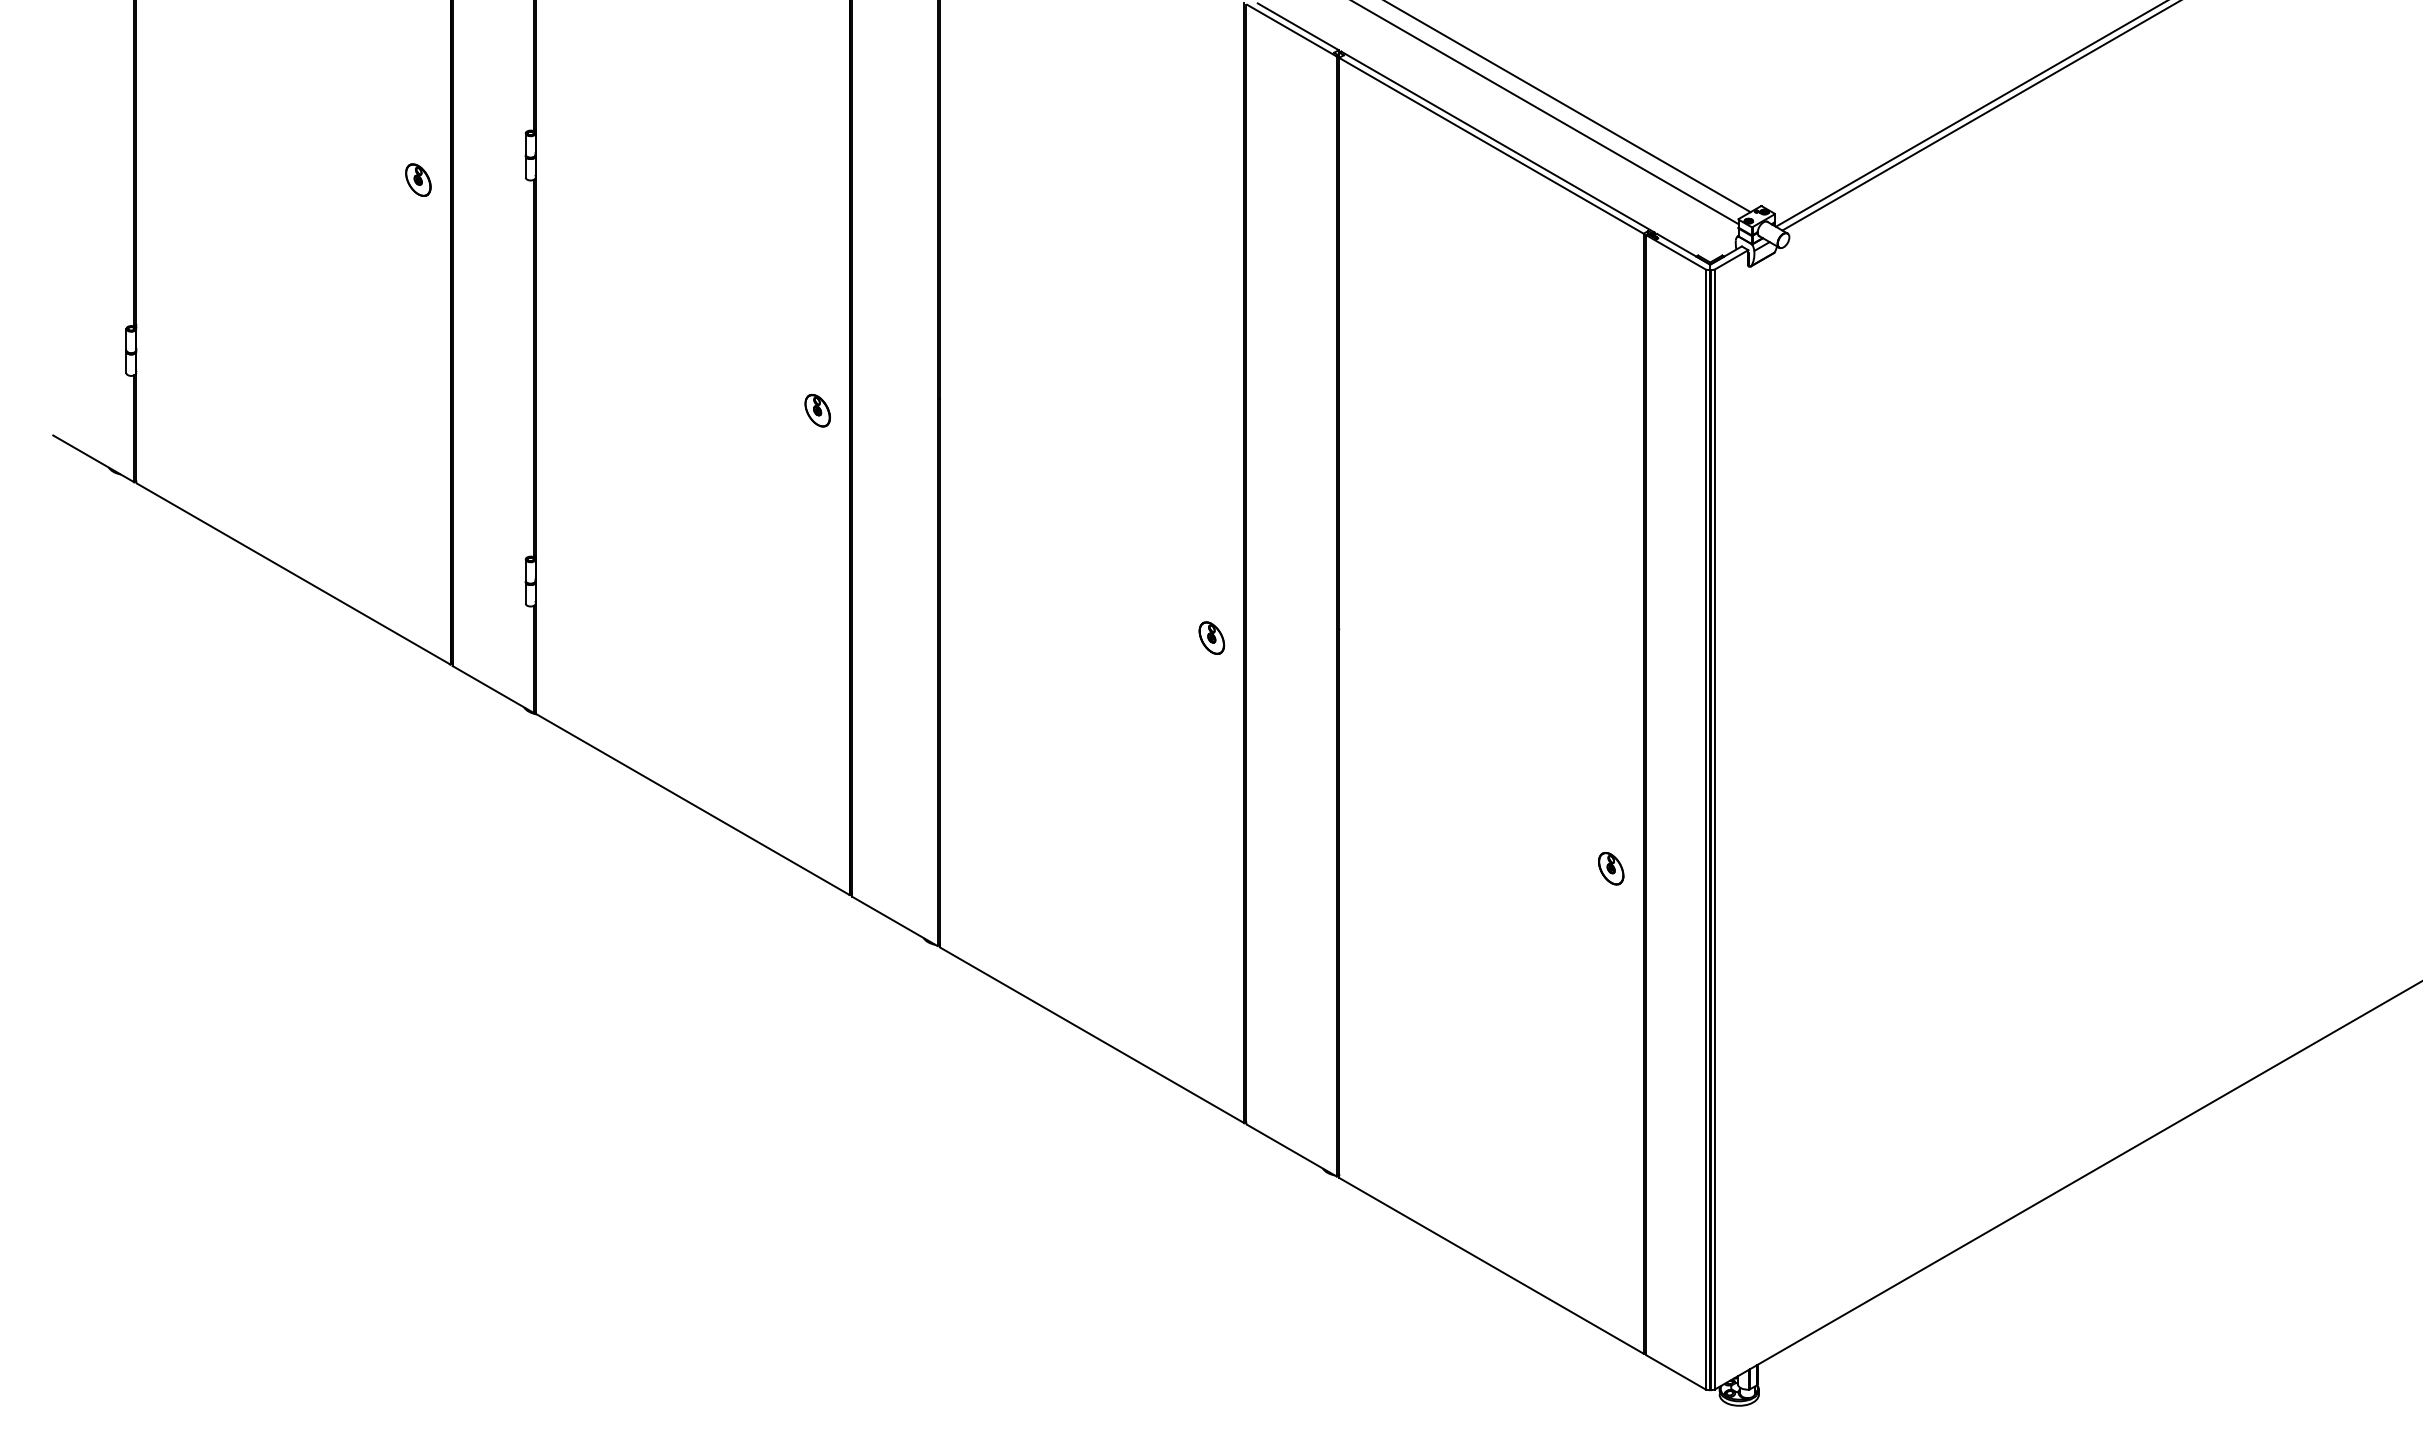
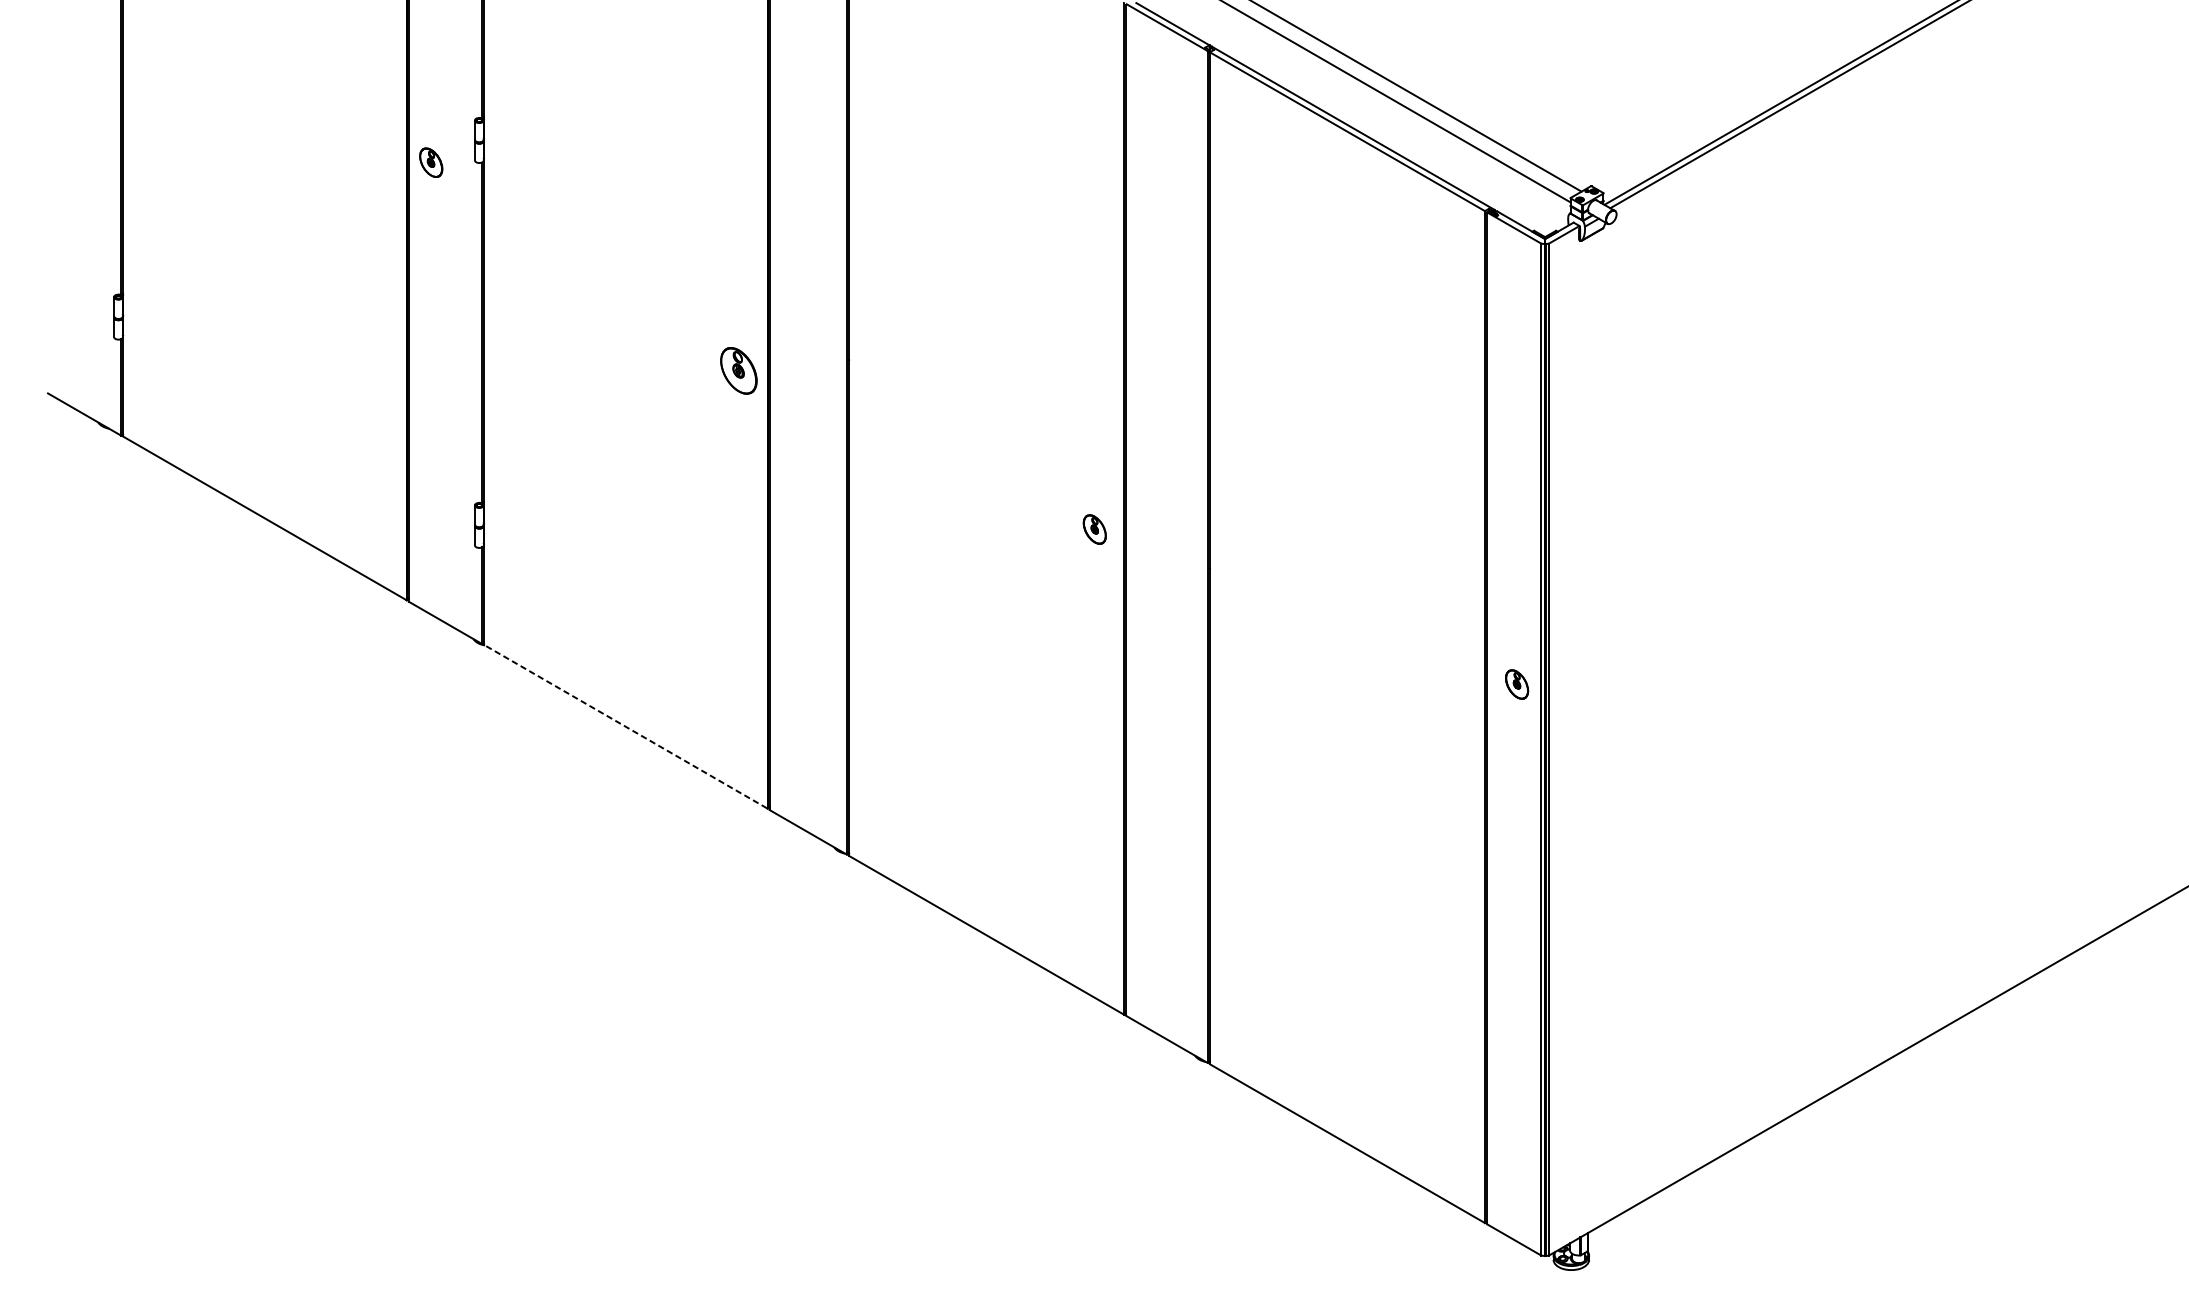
part: (418, 179) -> (431, 162), moved
part: (817, 410) -> (738, 370), size x1.6
part: (1211, 637) -> (1094, 528), moved
line: (692, 804) -> (625, 726), solid -> dashed
part: (1611, 868) -> (1517, 684), moved

